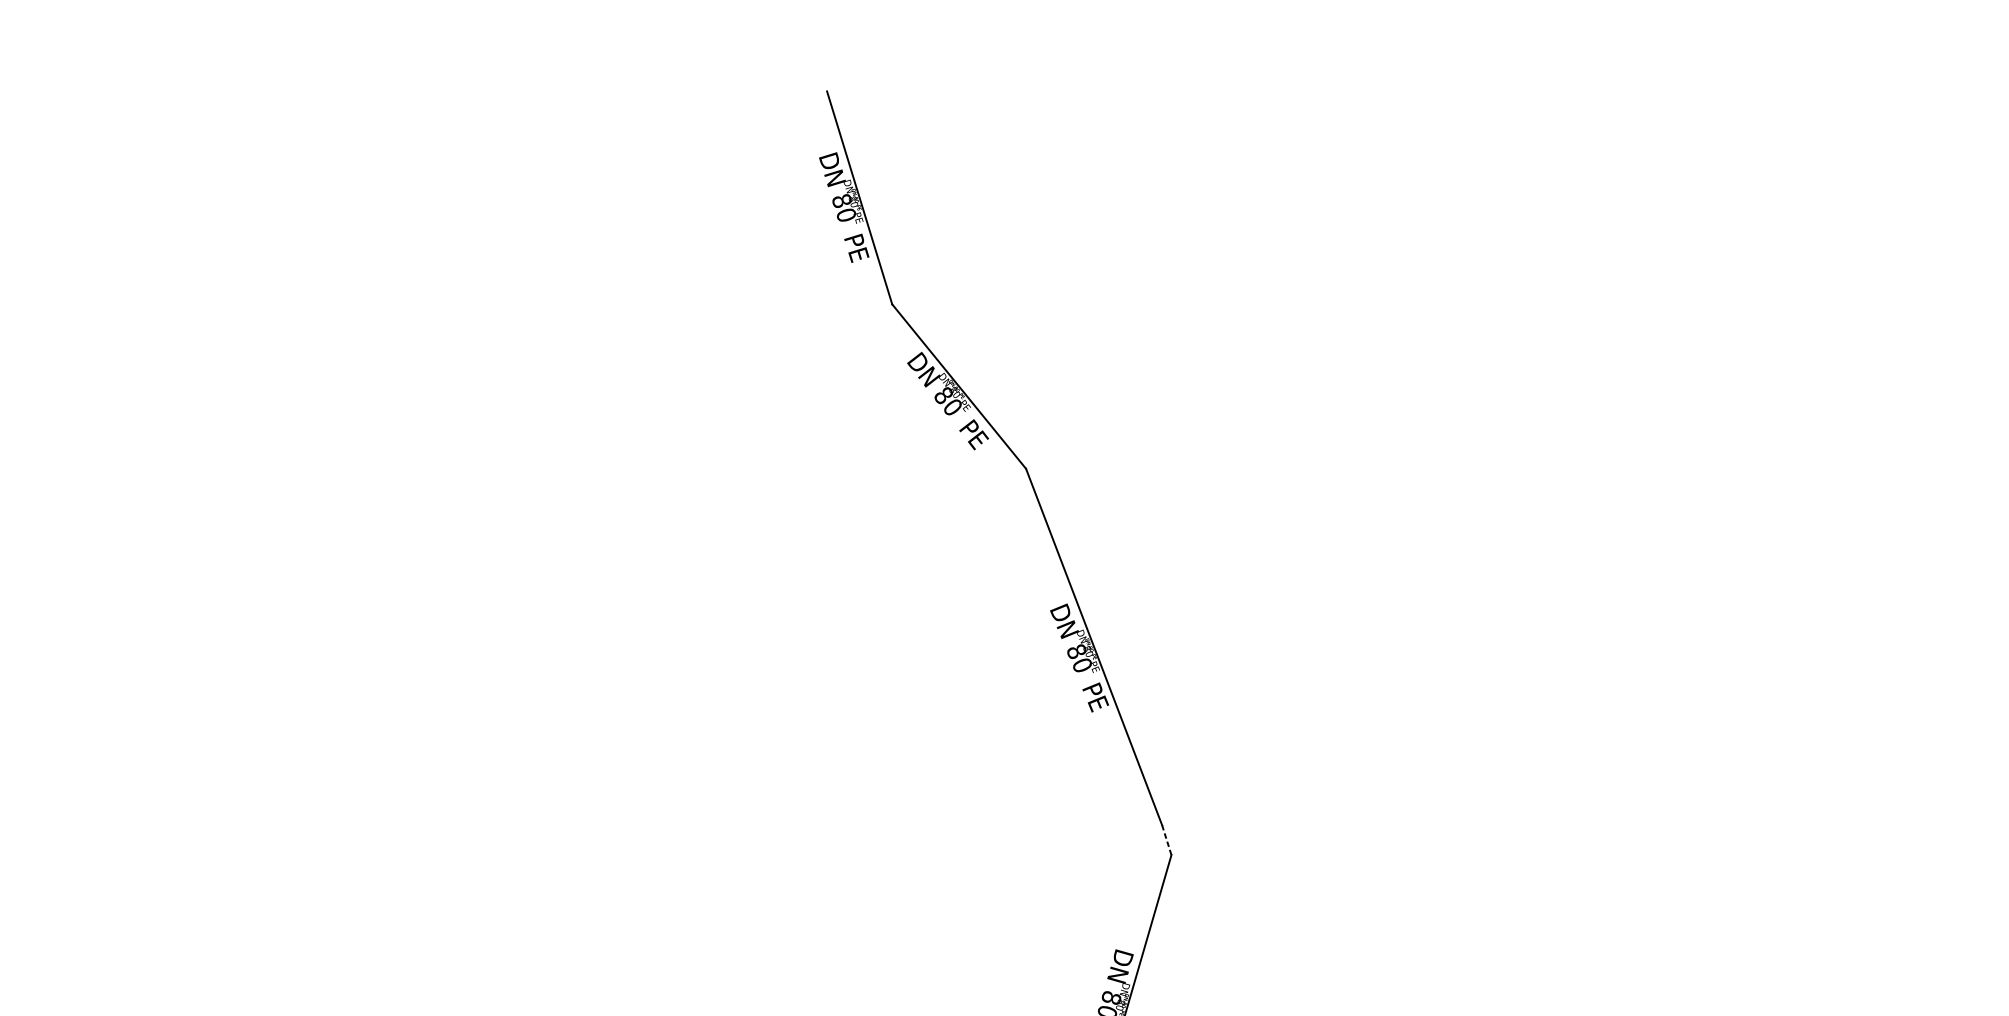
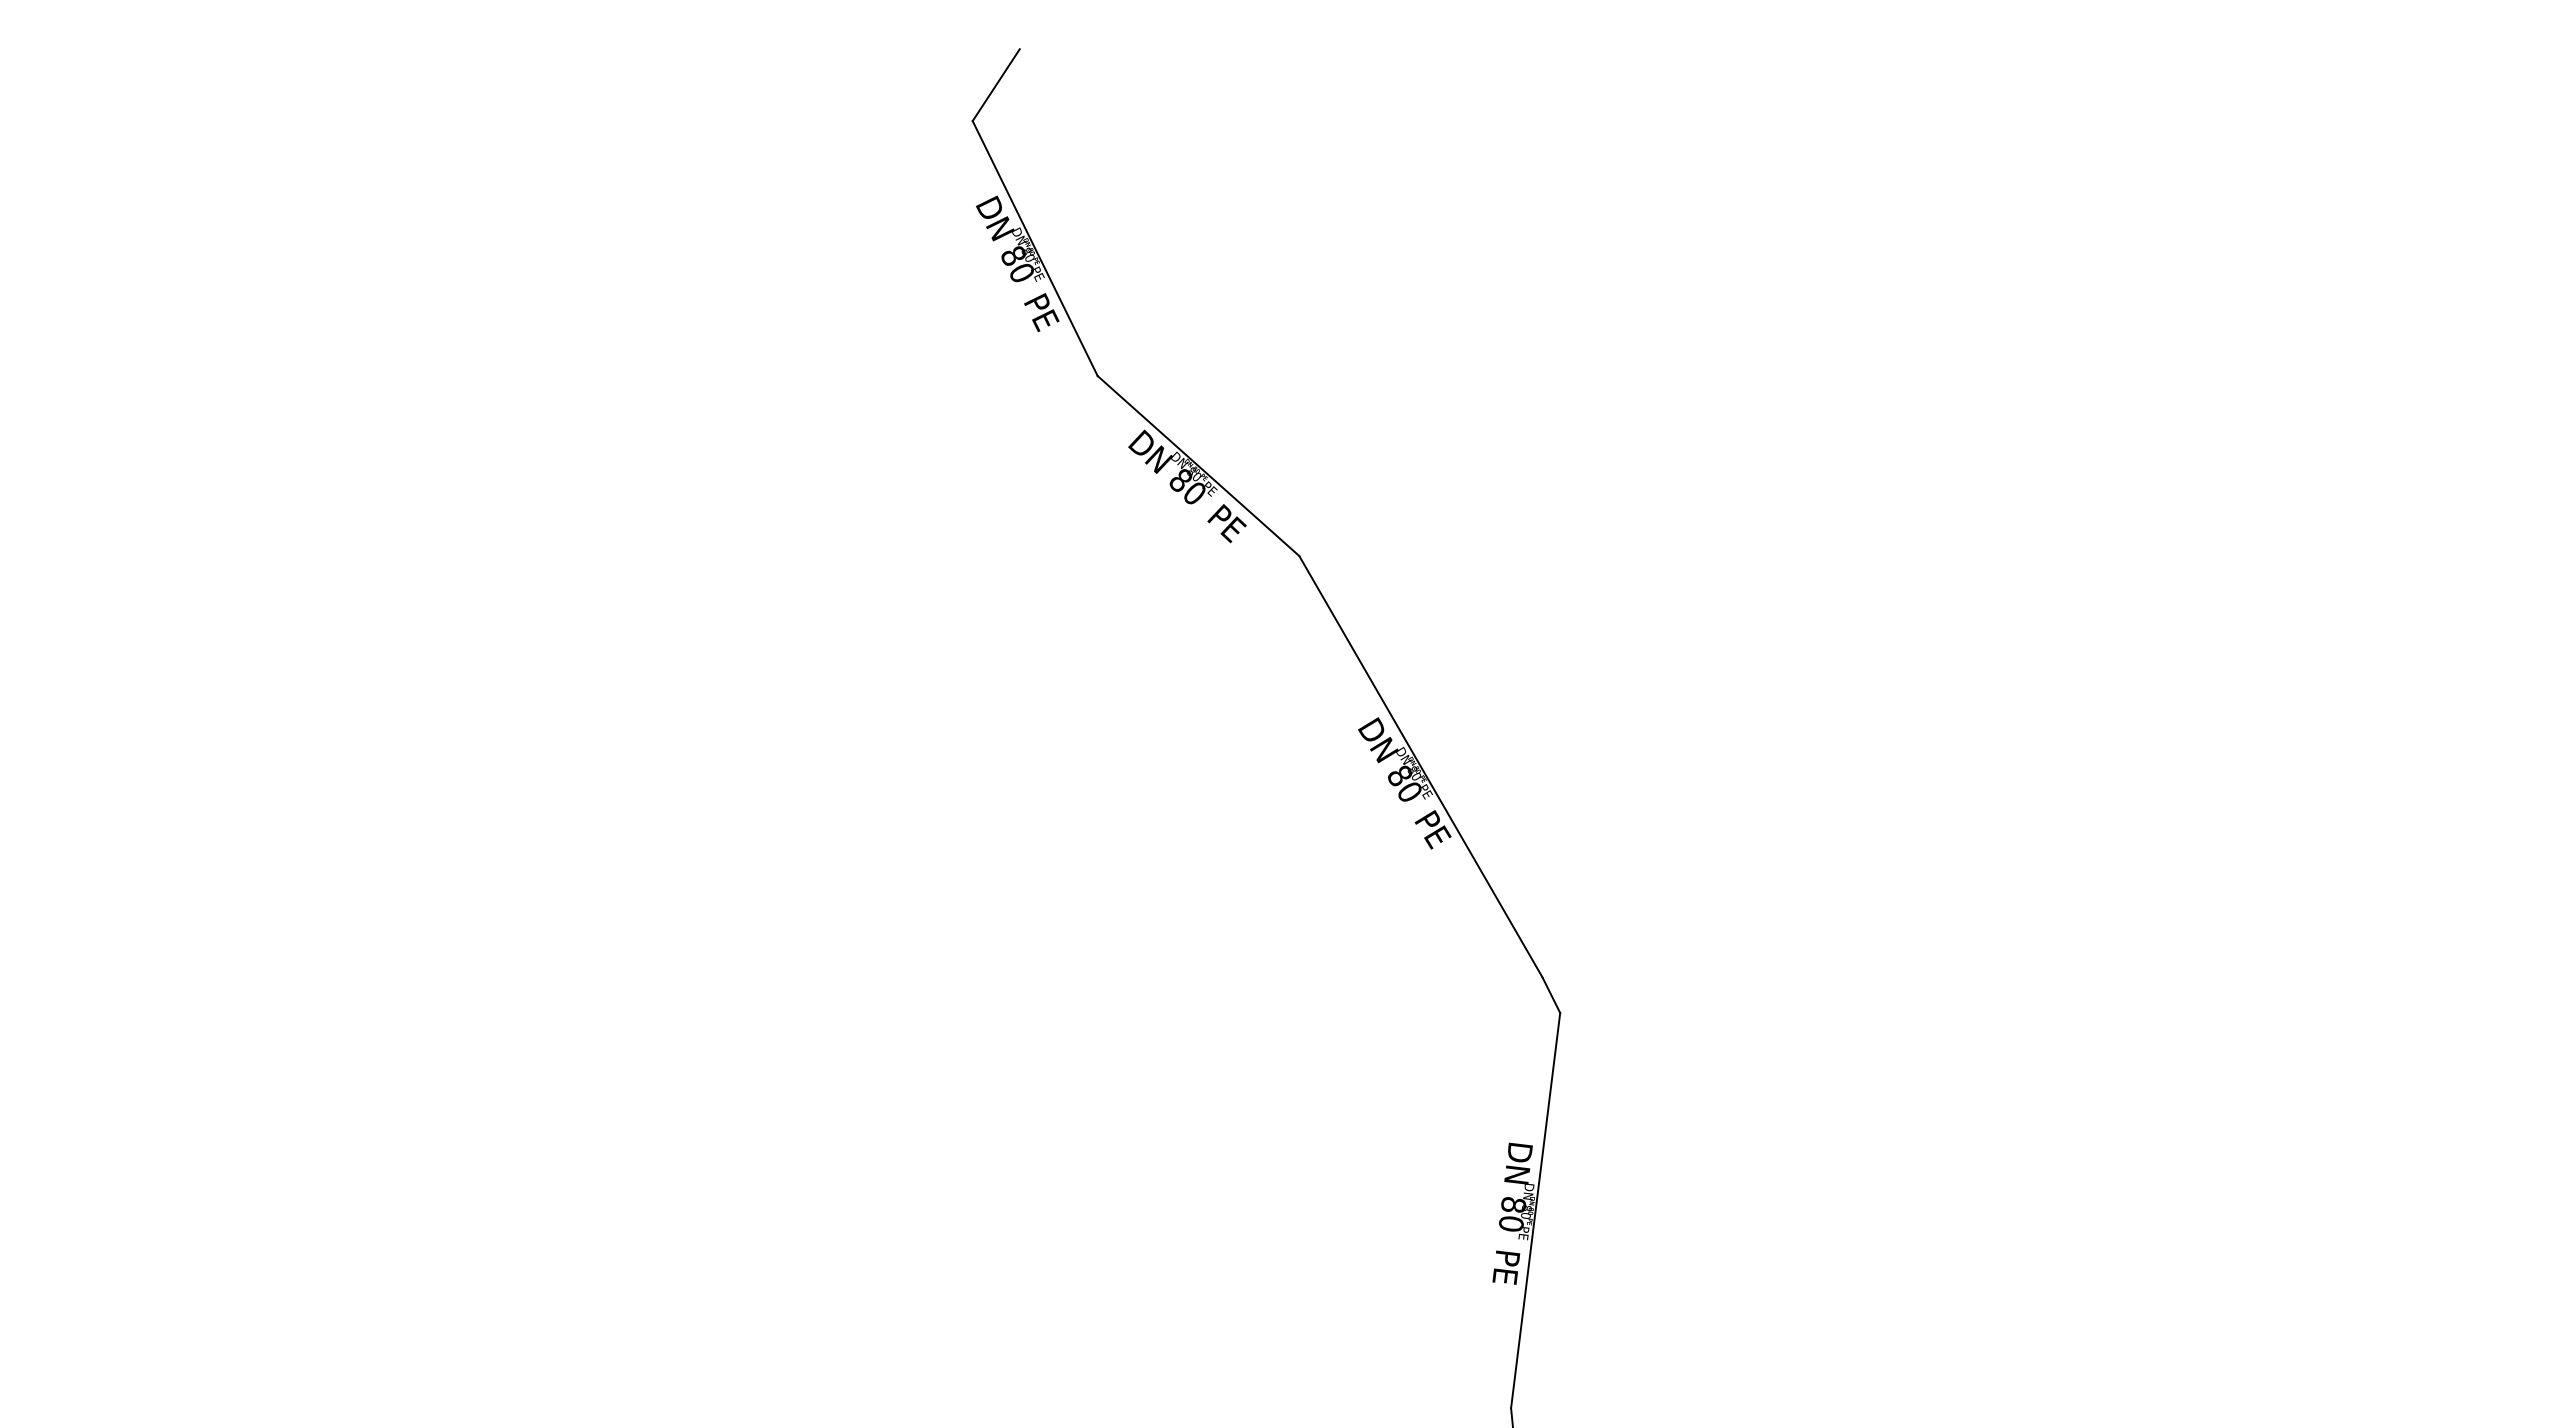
line: (849, 66) -> (995, 85), added
line: (1167, 839) -> (1551, 994), dashed -> solid

